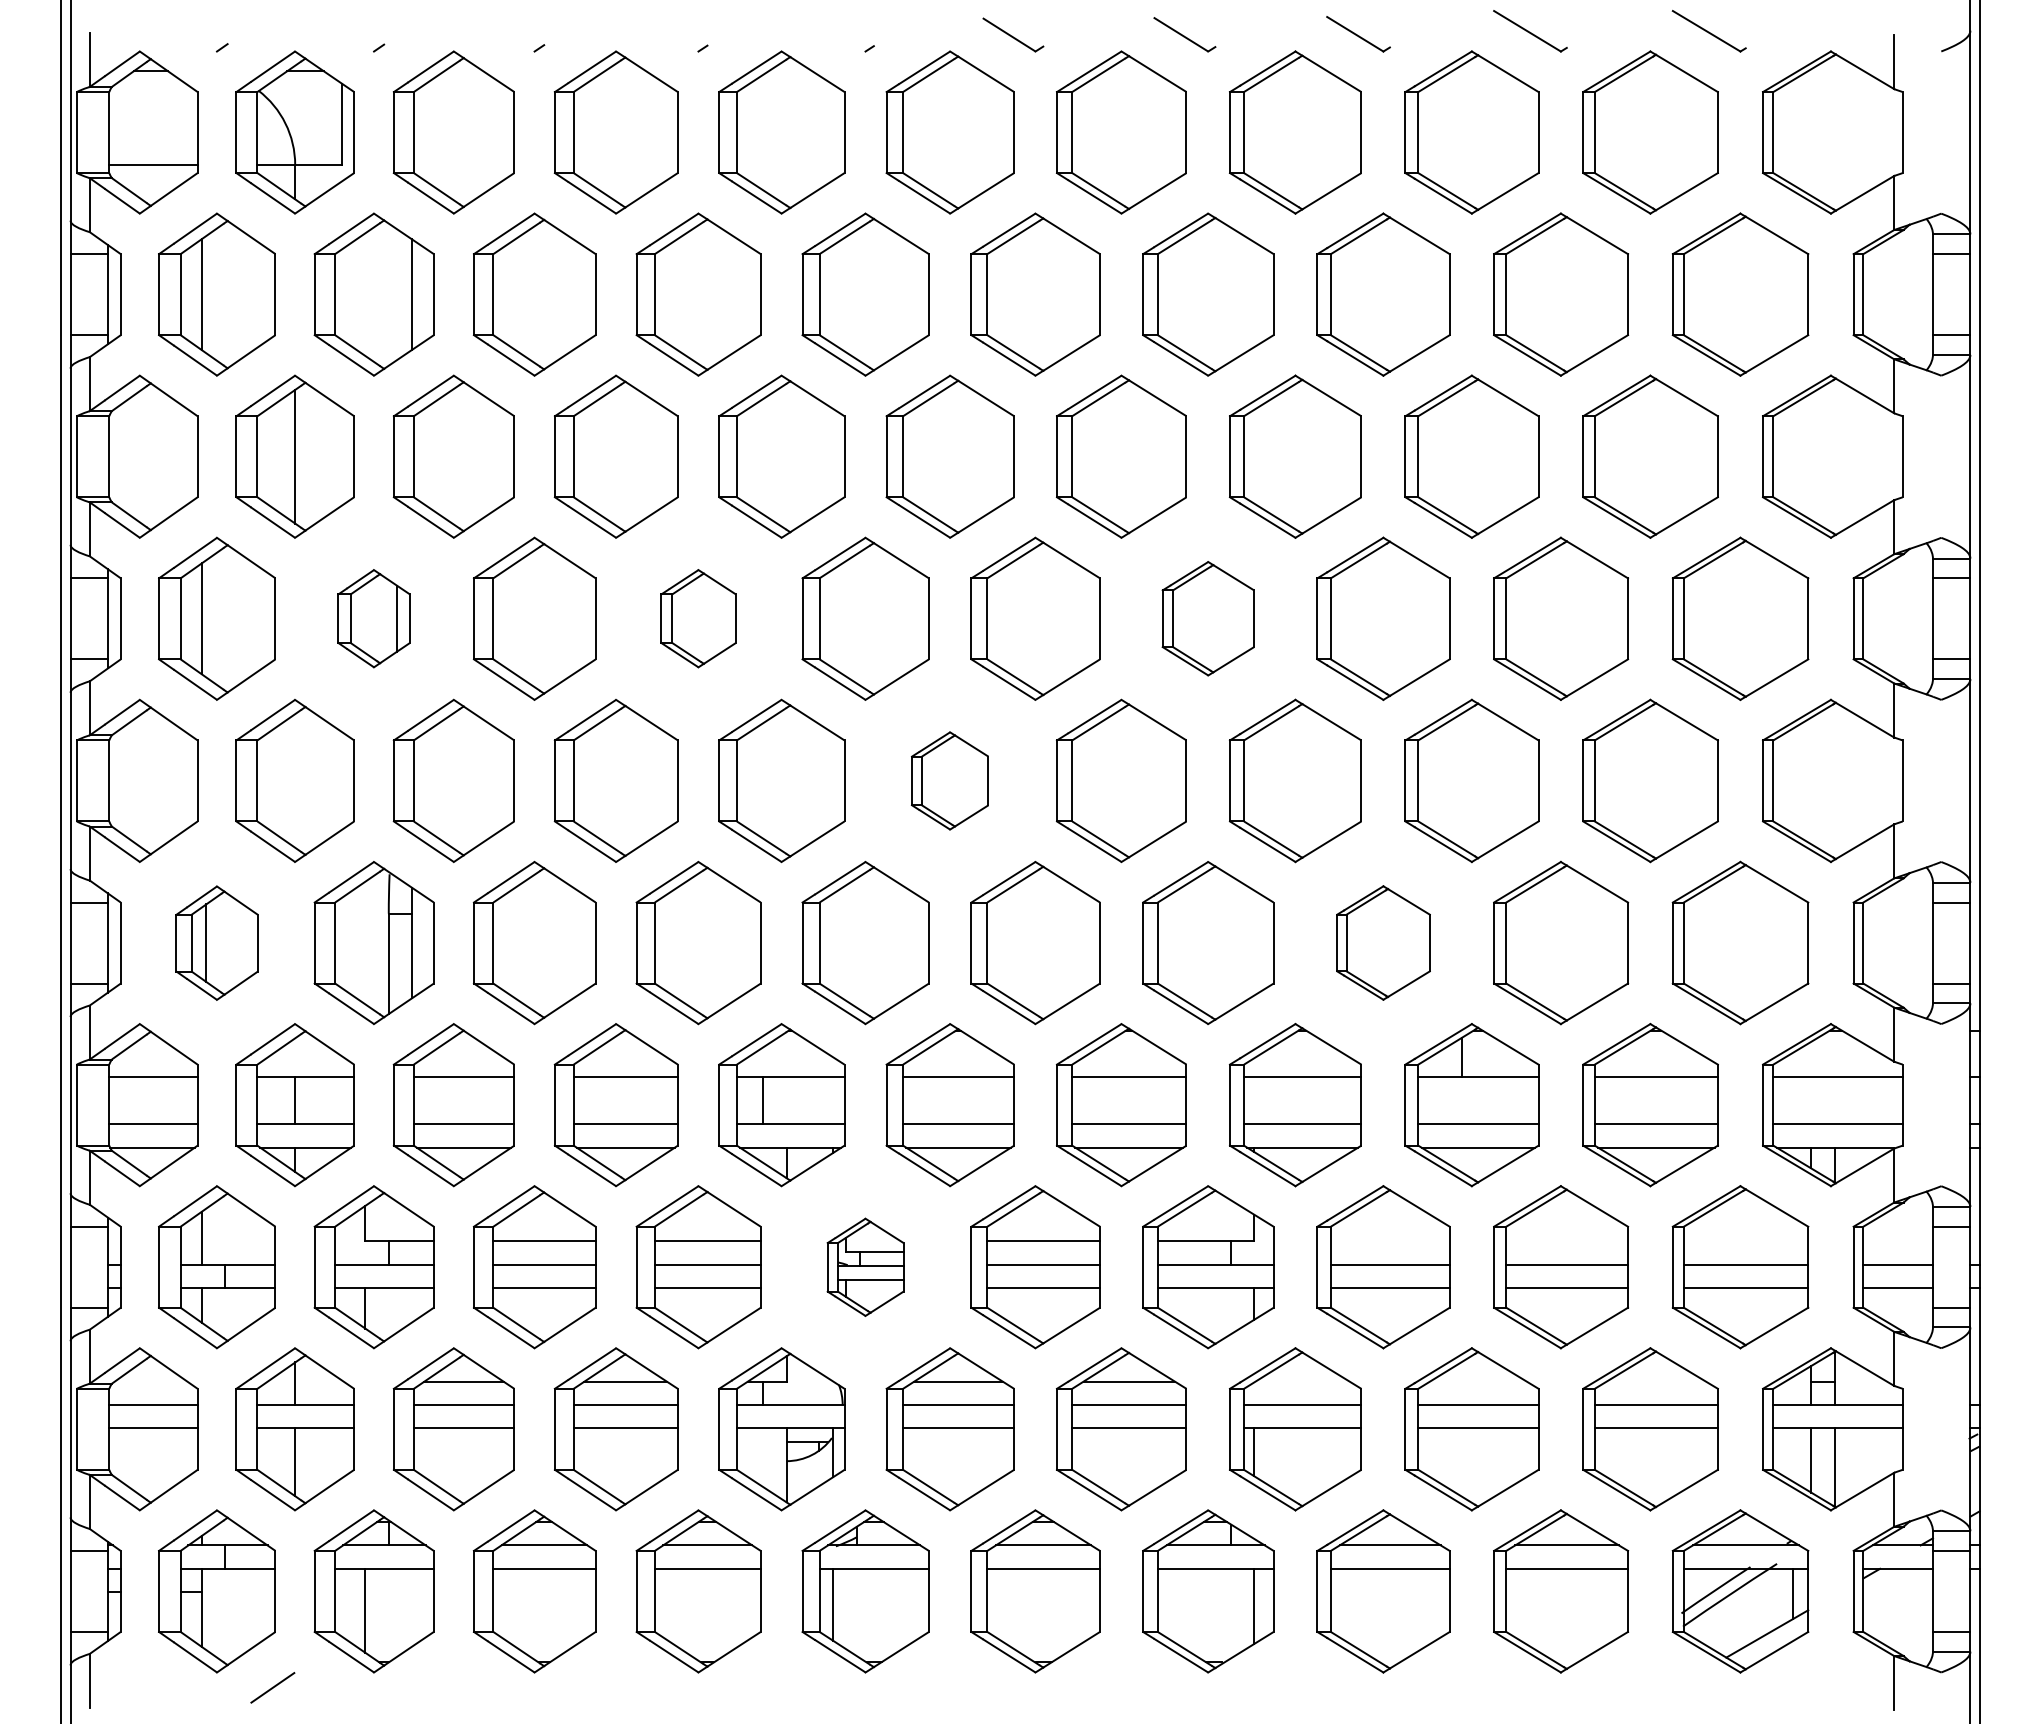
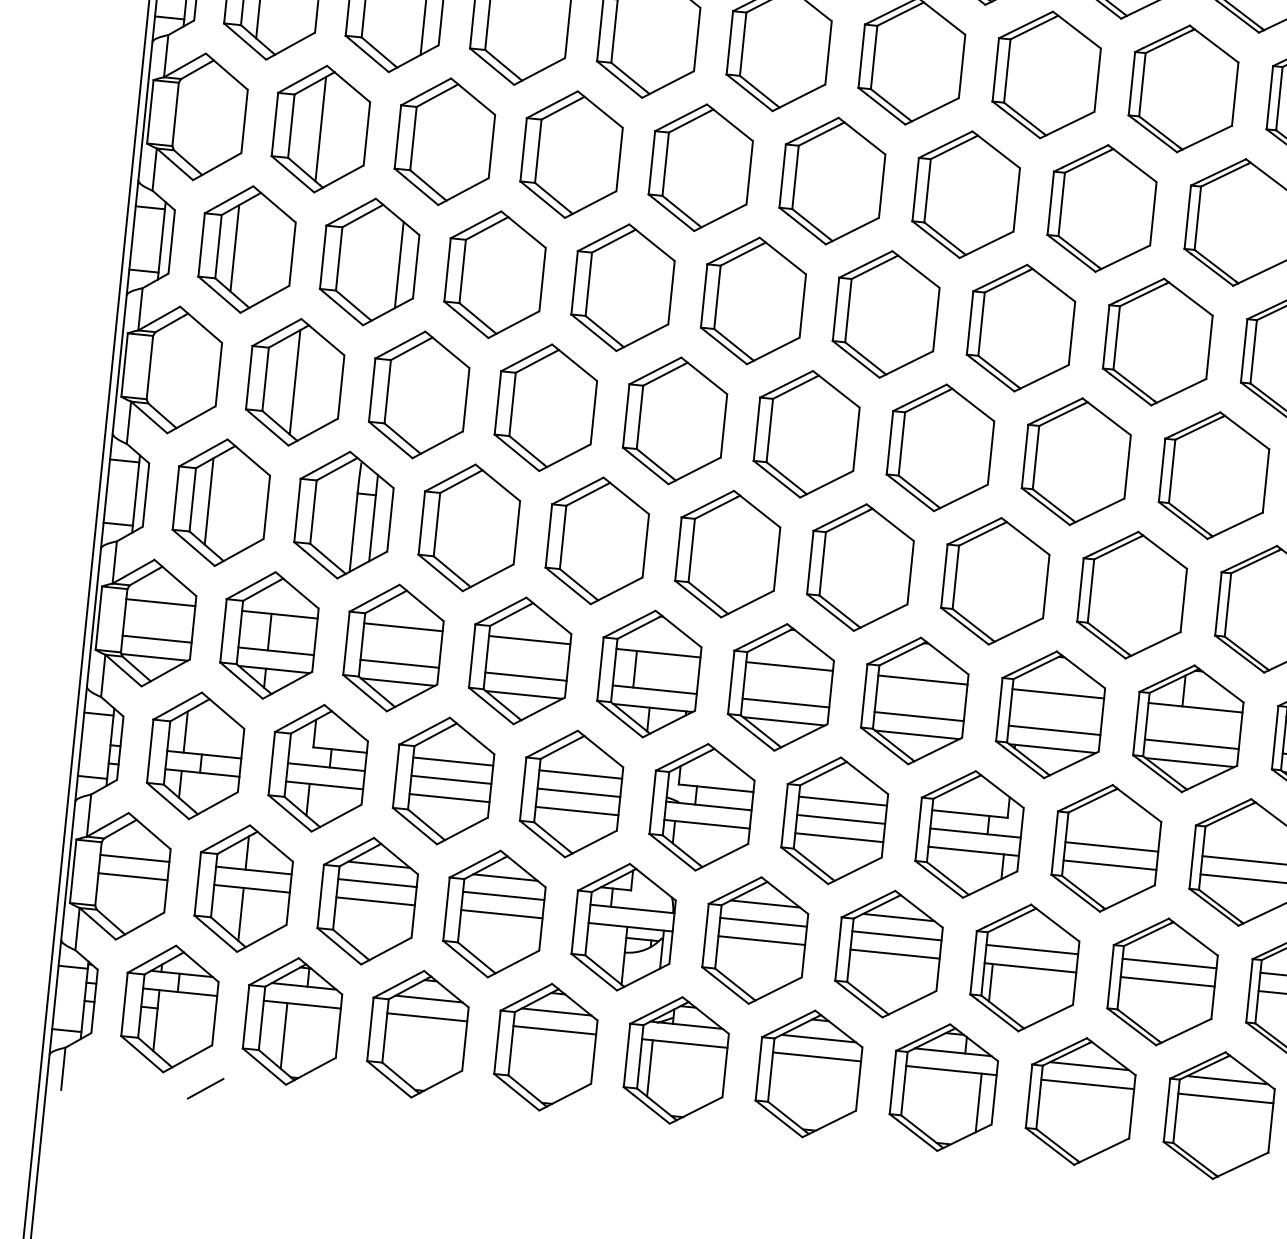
part: (373, 618) -> (369, 261), size x1.67
part: (698, 618) -> (622, 287), size x1.67
part: (1208, 618) -> (1021, 327), size x1.43
line: (295, 780) -> (295, 382), added
part: (949, 780) -> (806, 433), size x1.67
part: (1383, 942) -> (1132, 594), size x1.43
part: (216, 943) -> (220, 503), size x1.43
part: (865, 1267) -> (701, 807), size x1.67

